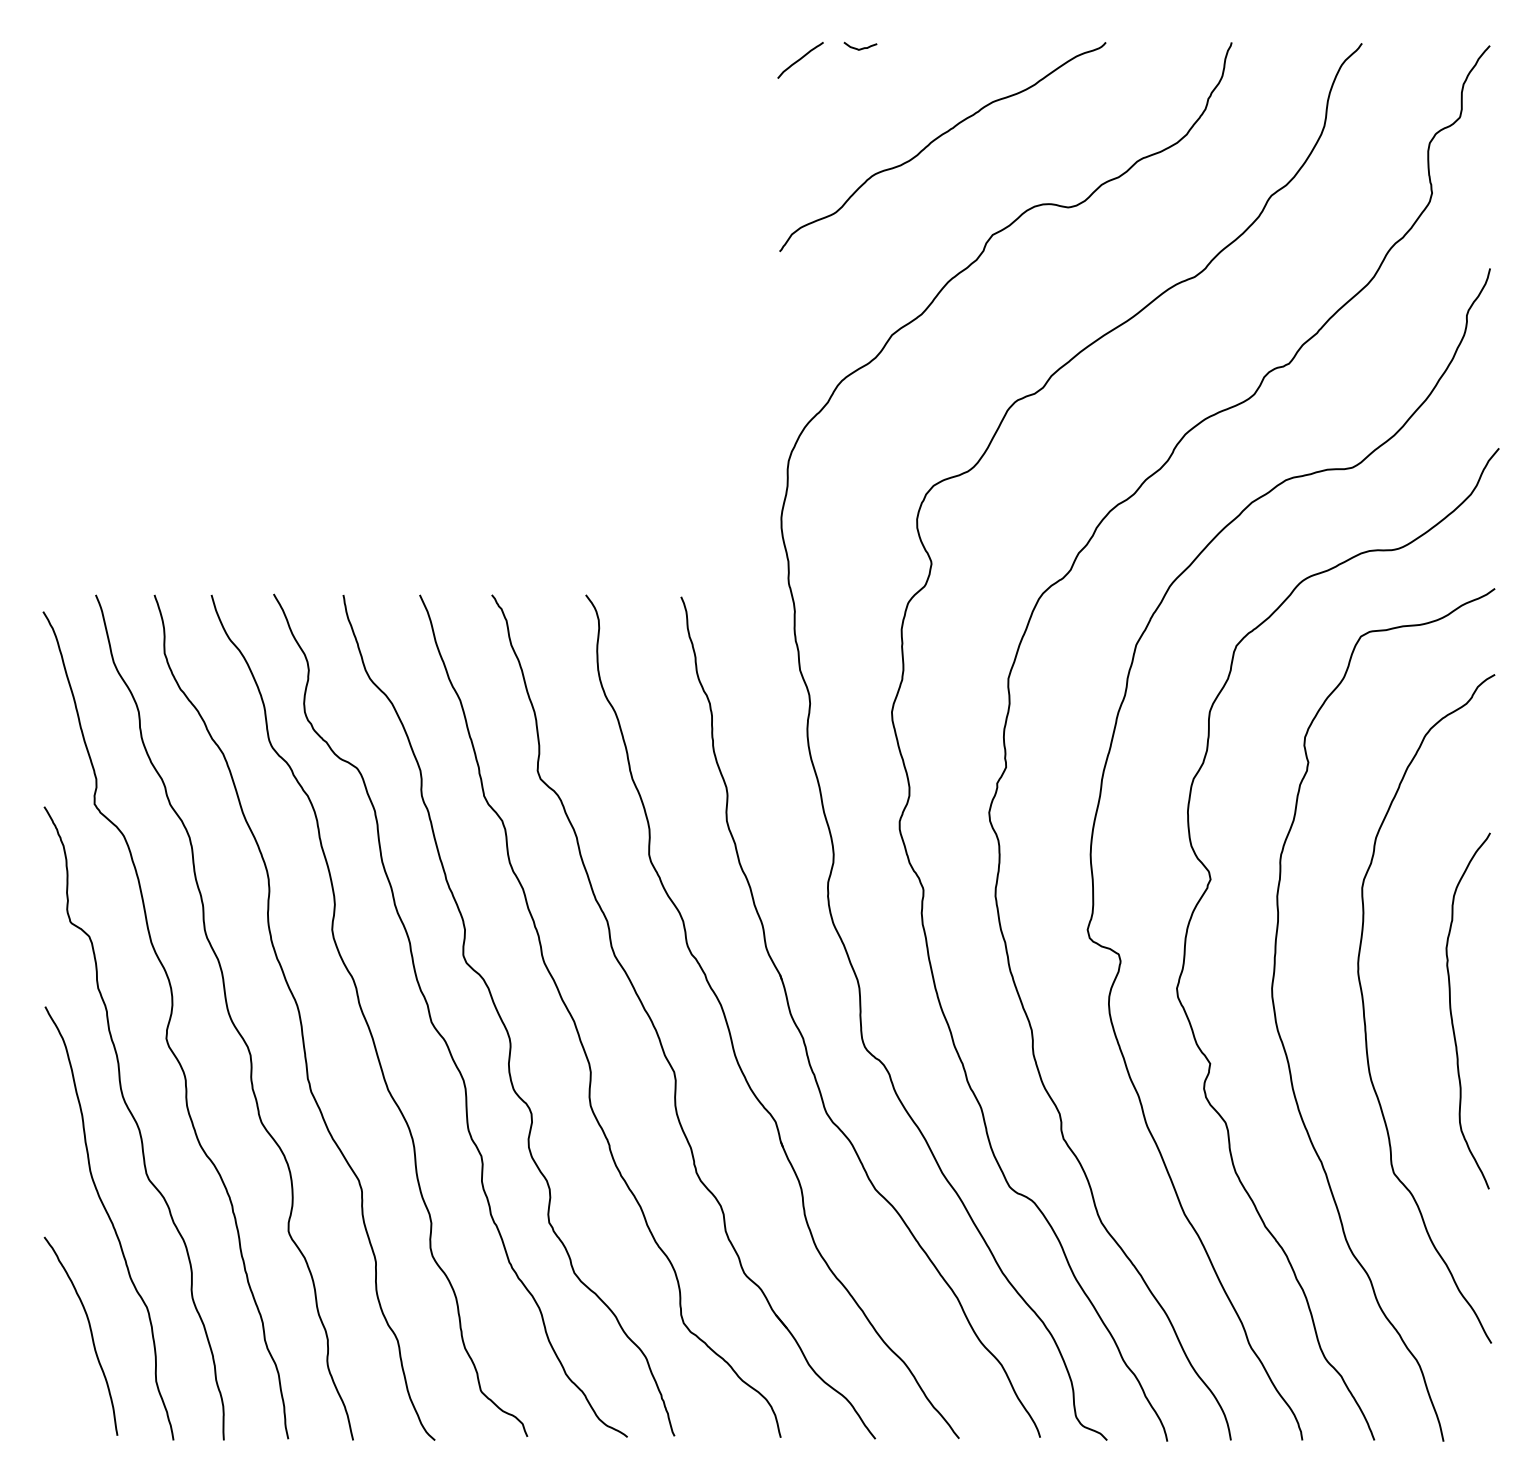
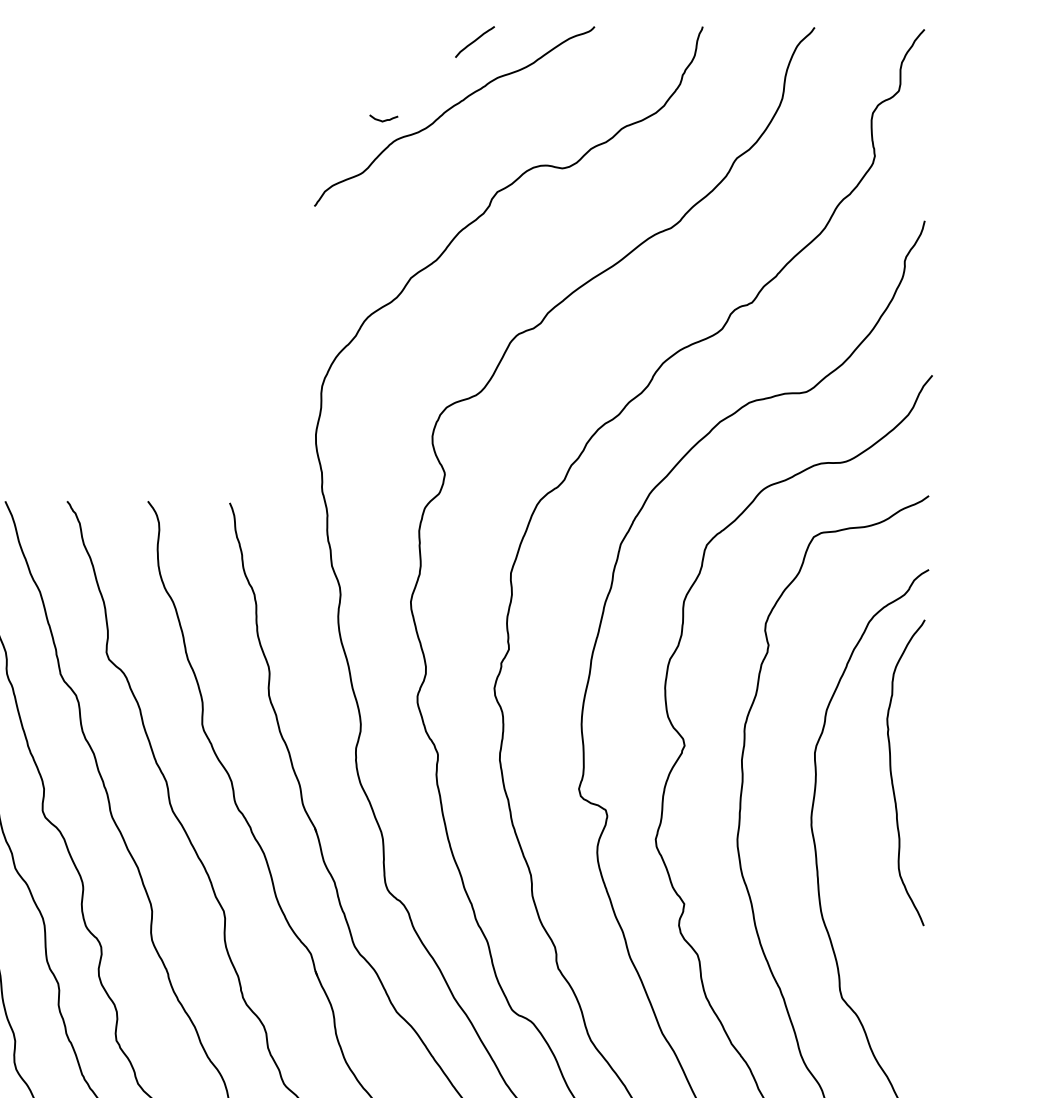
curve: (862, 47) -> (385, 119), moved
curve: (800, 60) -> (474, 42), moved
curve: (1452, 1015) -> (892, 776), moved

